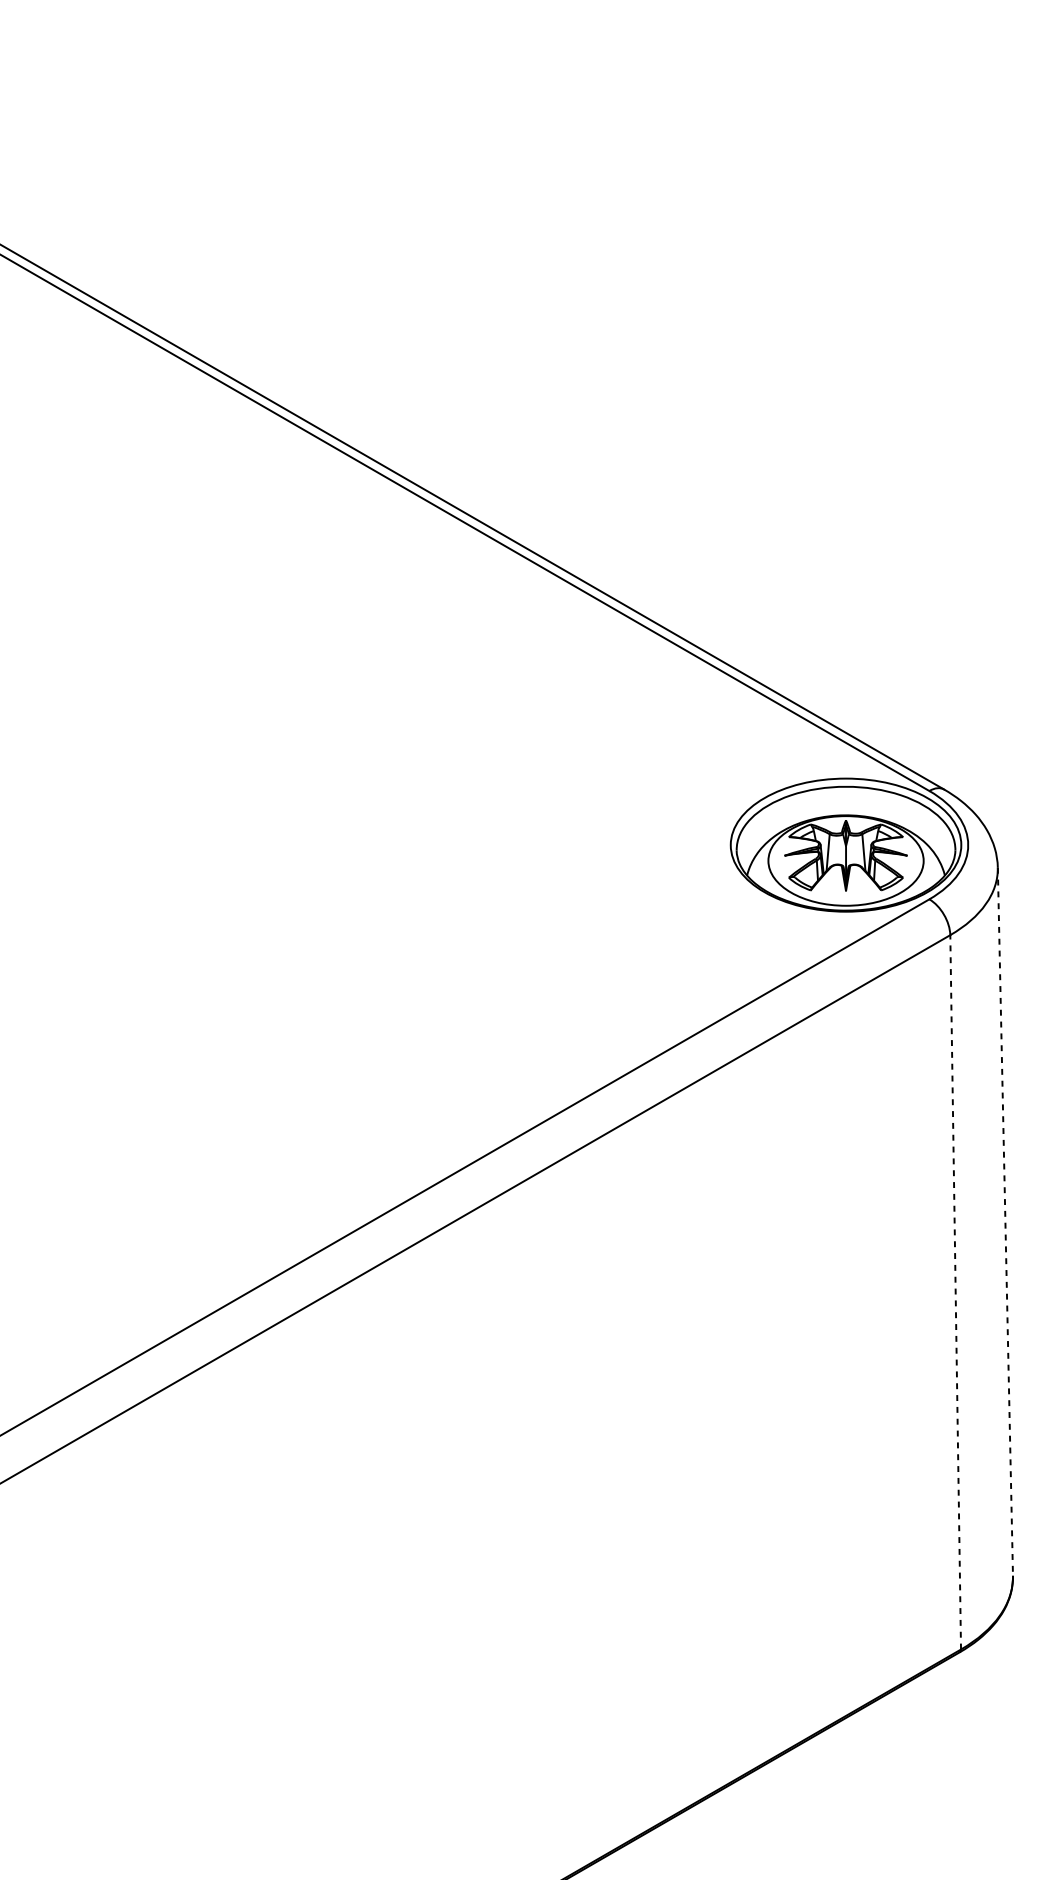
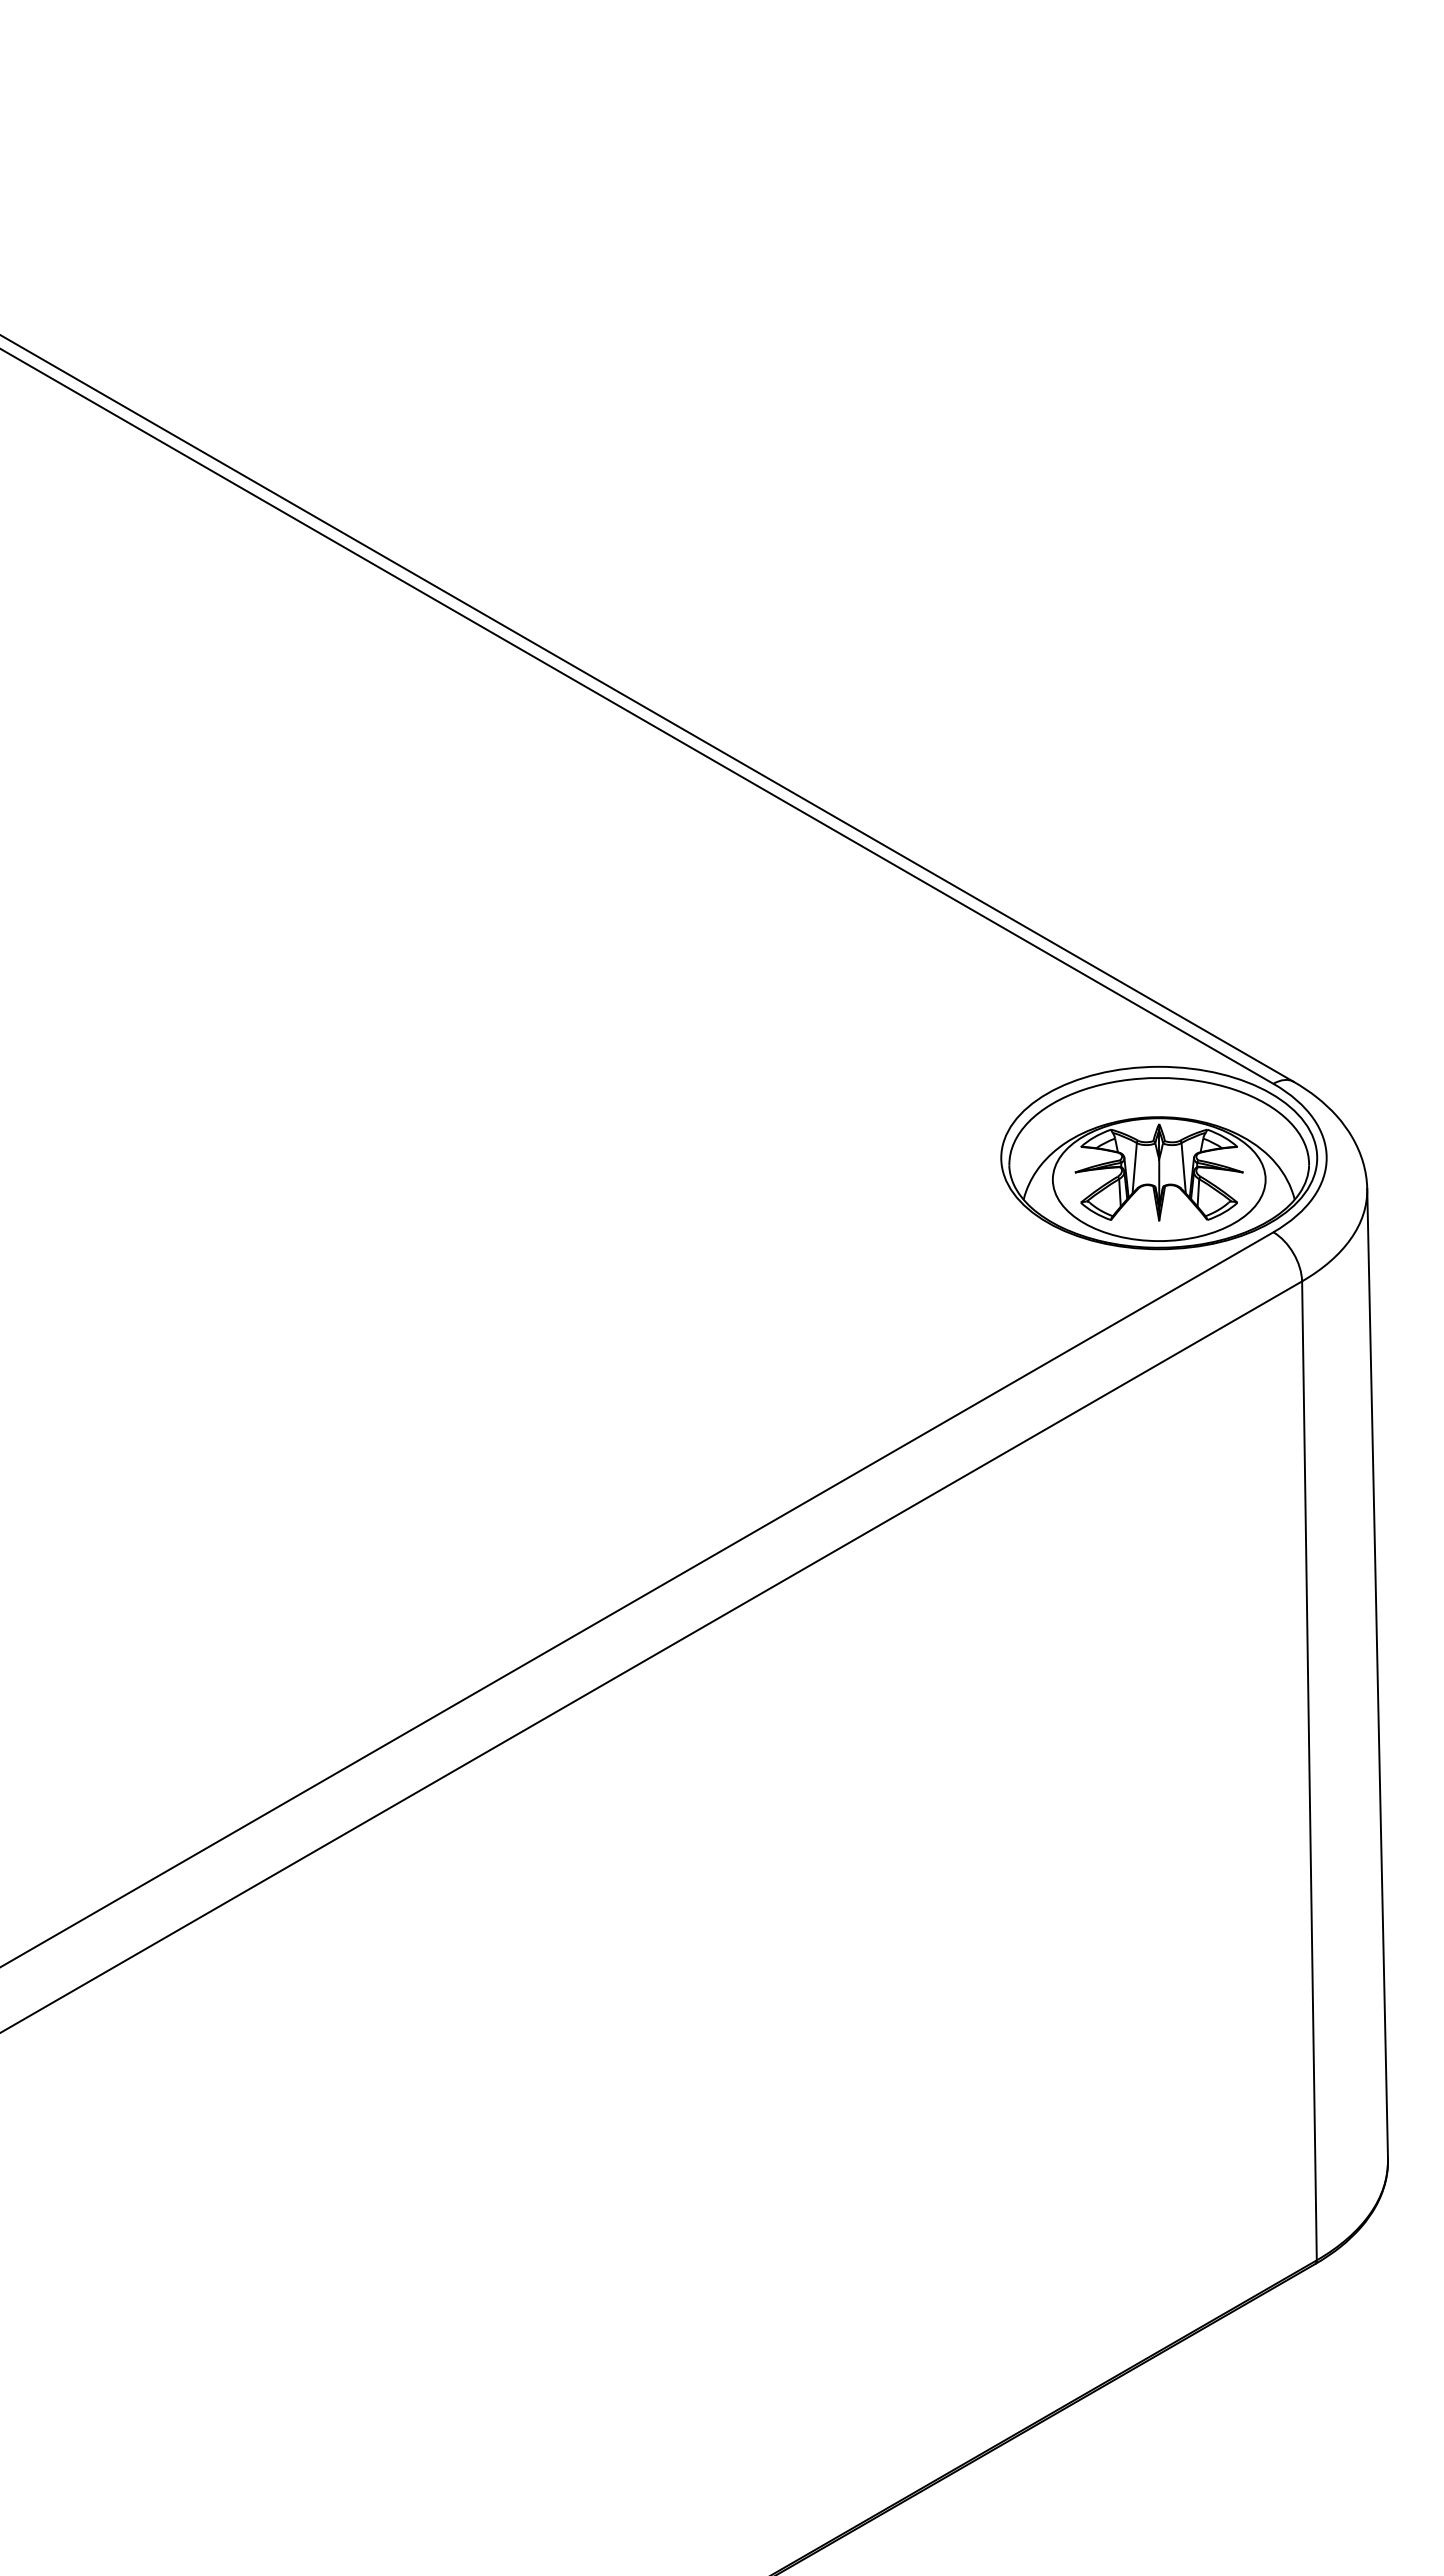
line: (1005, 1222) -> (1377, 1674), dashed -> solid
line: (955, 1292) -> (1309, 1770), dashed -> solid

